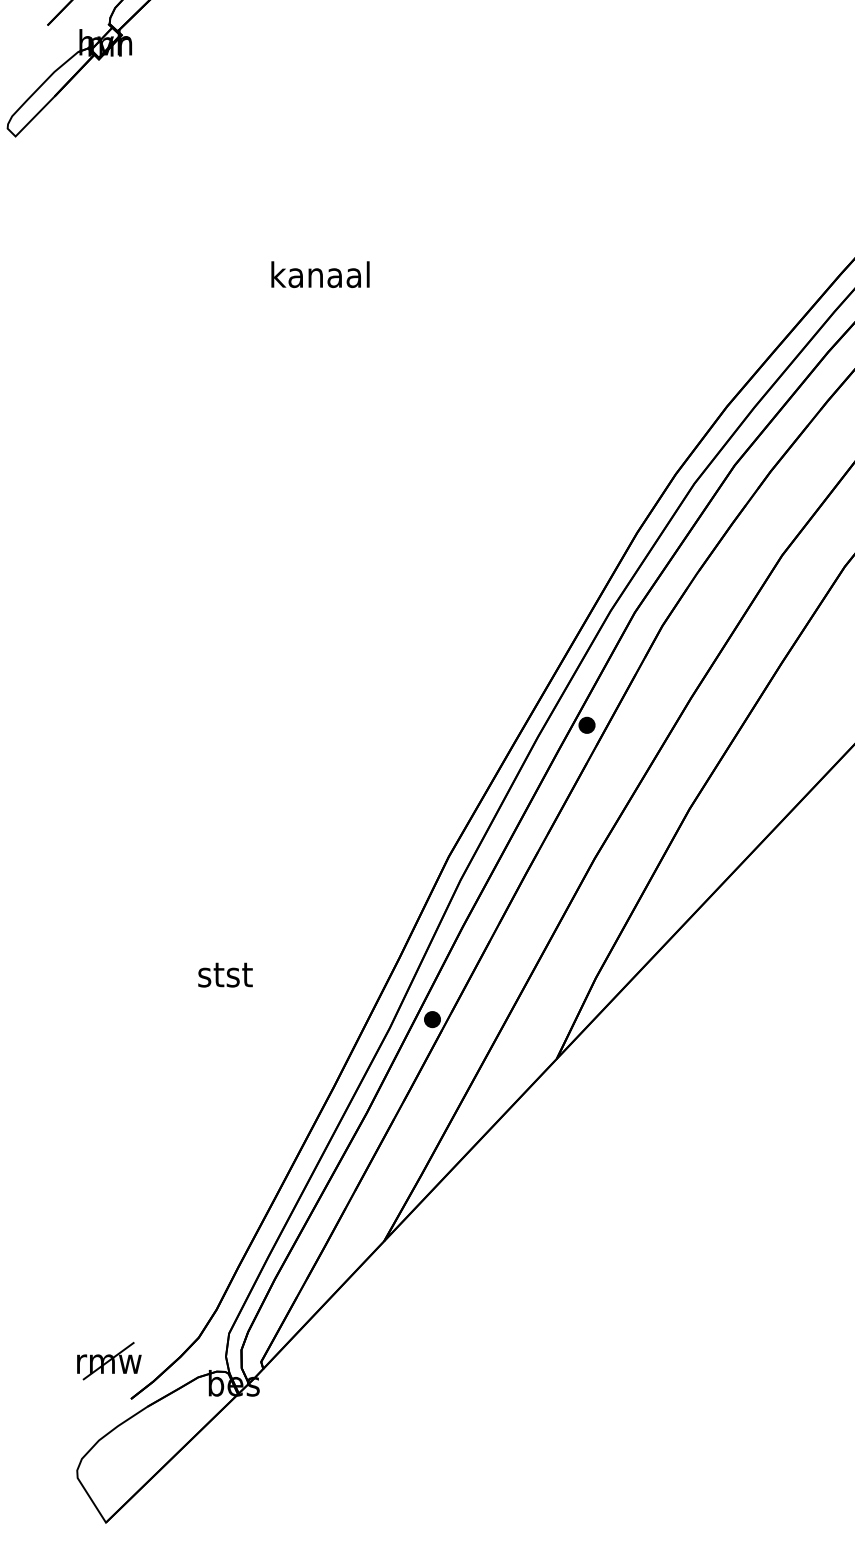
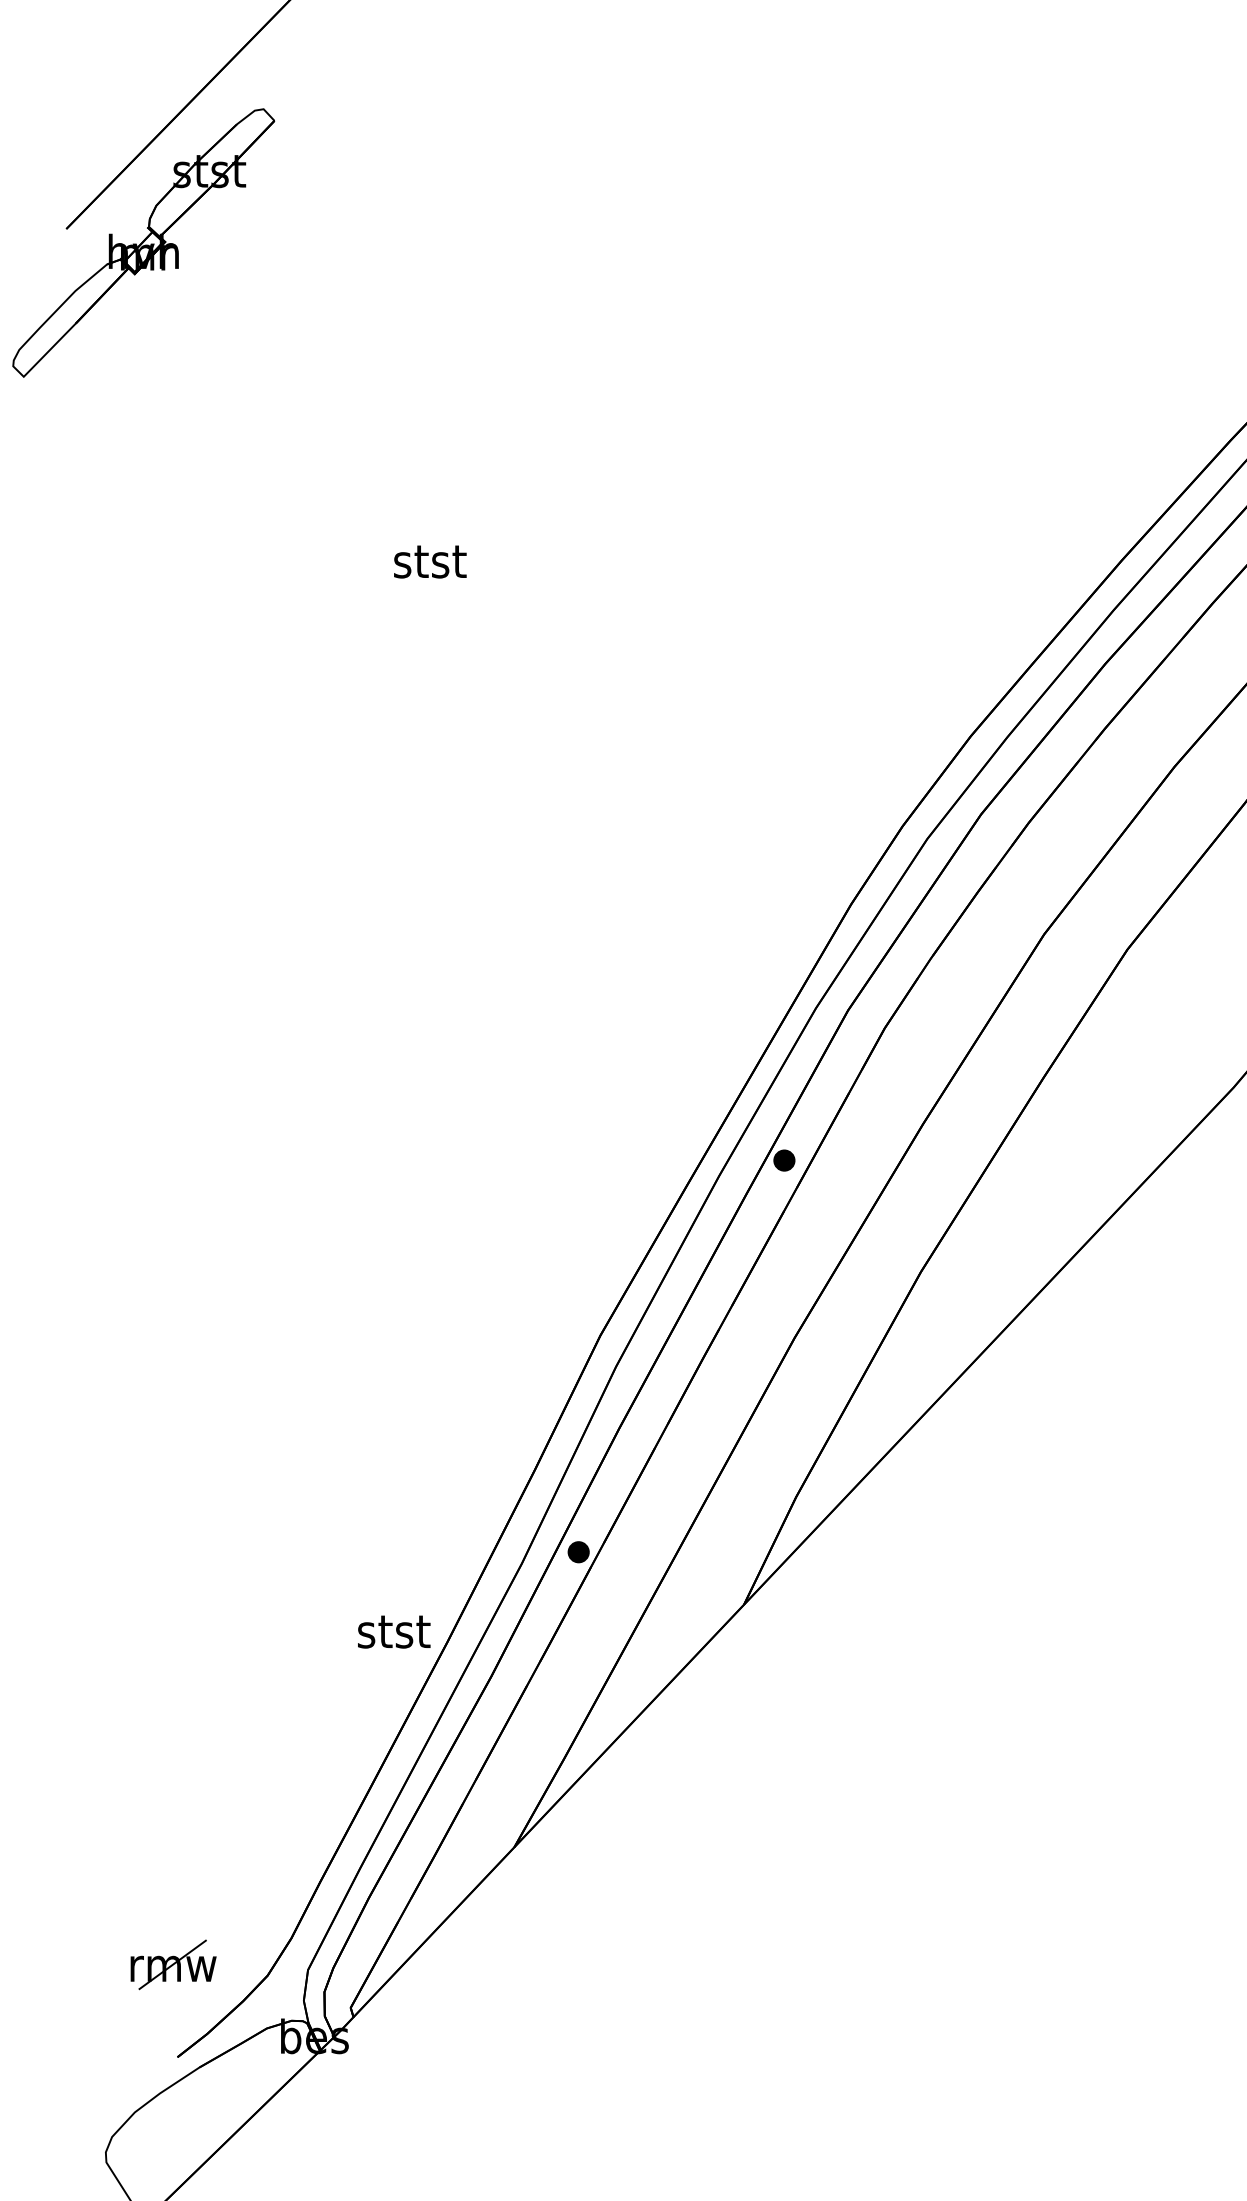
text: (320, 274) -> (429, 560), kanaal -> stst
text: (225, 974) -> (394, 1631), moved
part: (109, 1360) -> (173, 1964), moved

